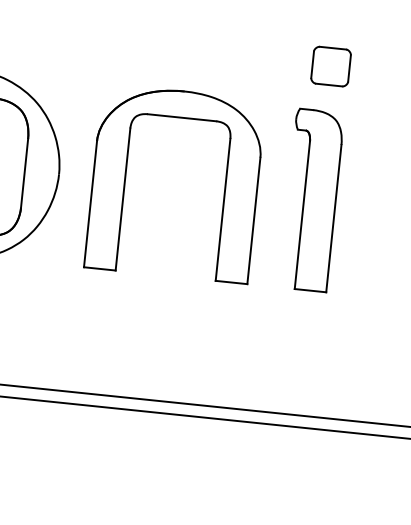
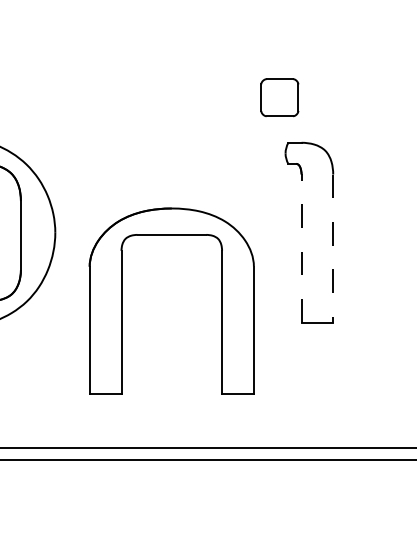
part: (330, 66) -> (279, 97), moved
part: (126, 177) -> (122, 300), moved
line: (302, 215) -> (301, 248), solid -> dashed
line: (334, 219) -> (333, 249), solid -> dashed

